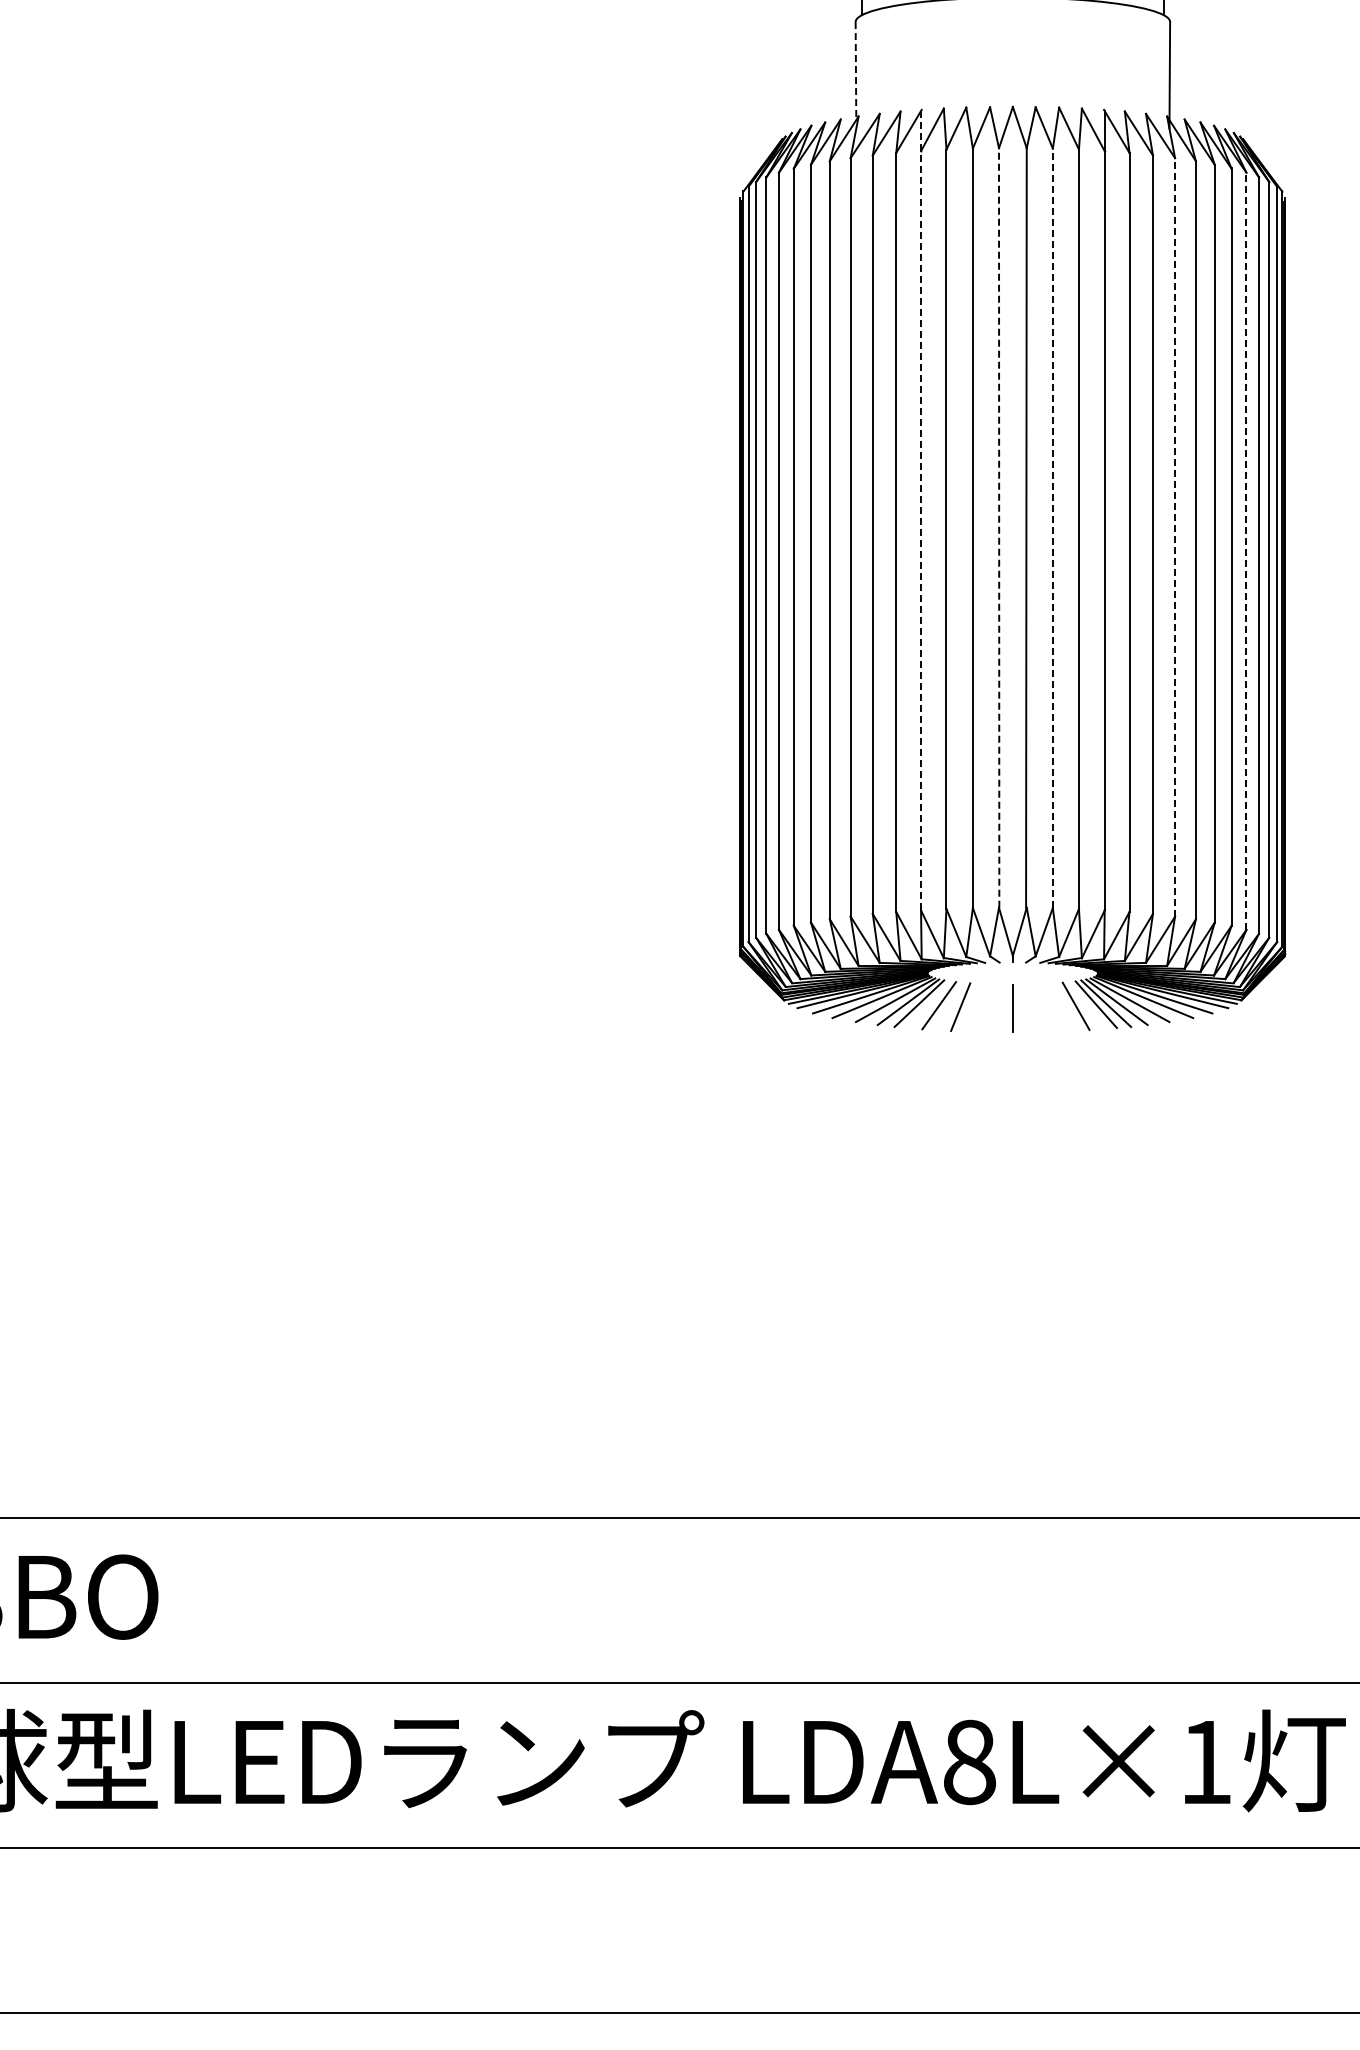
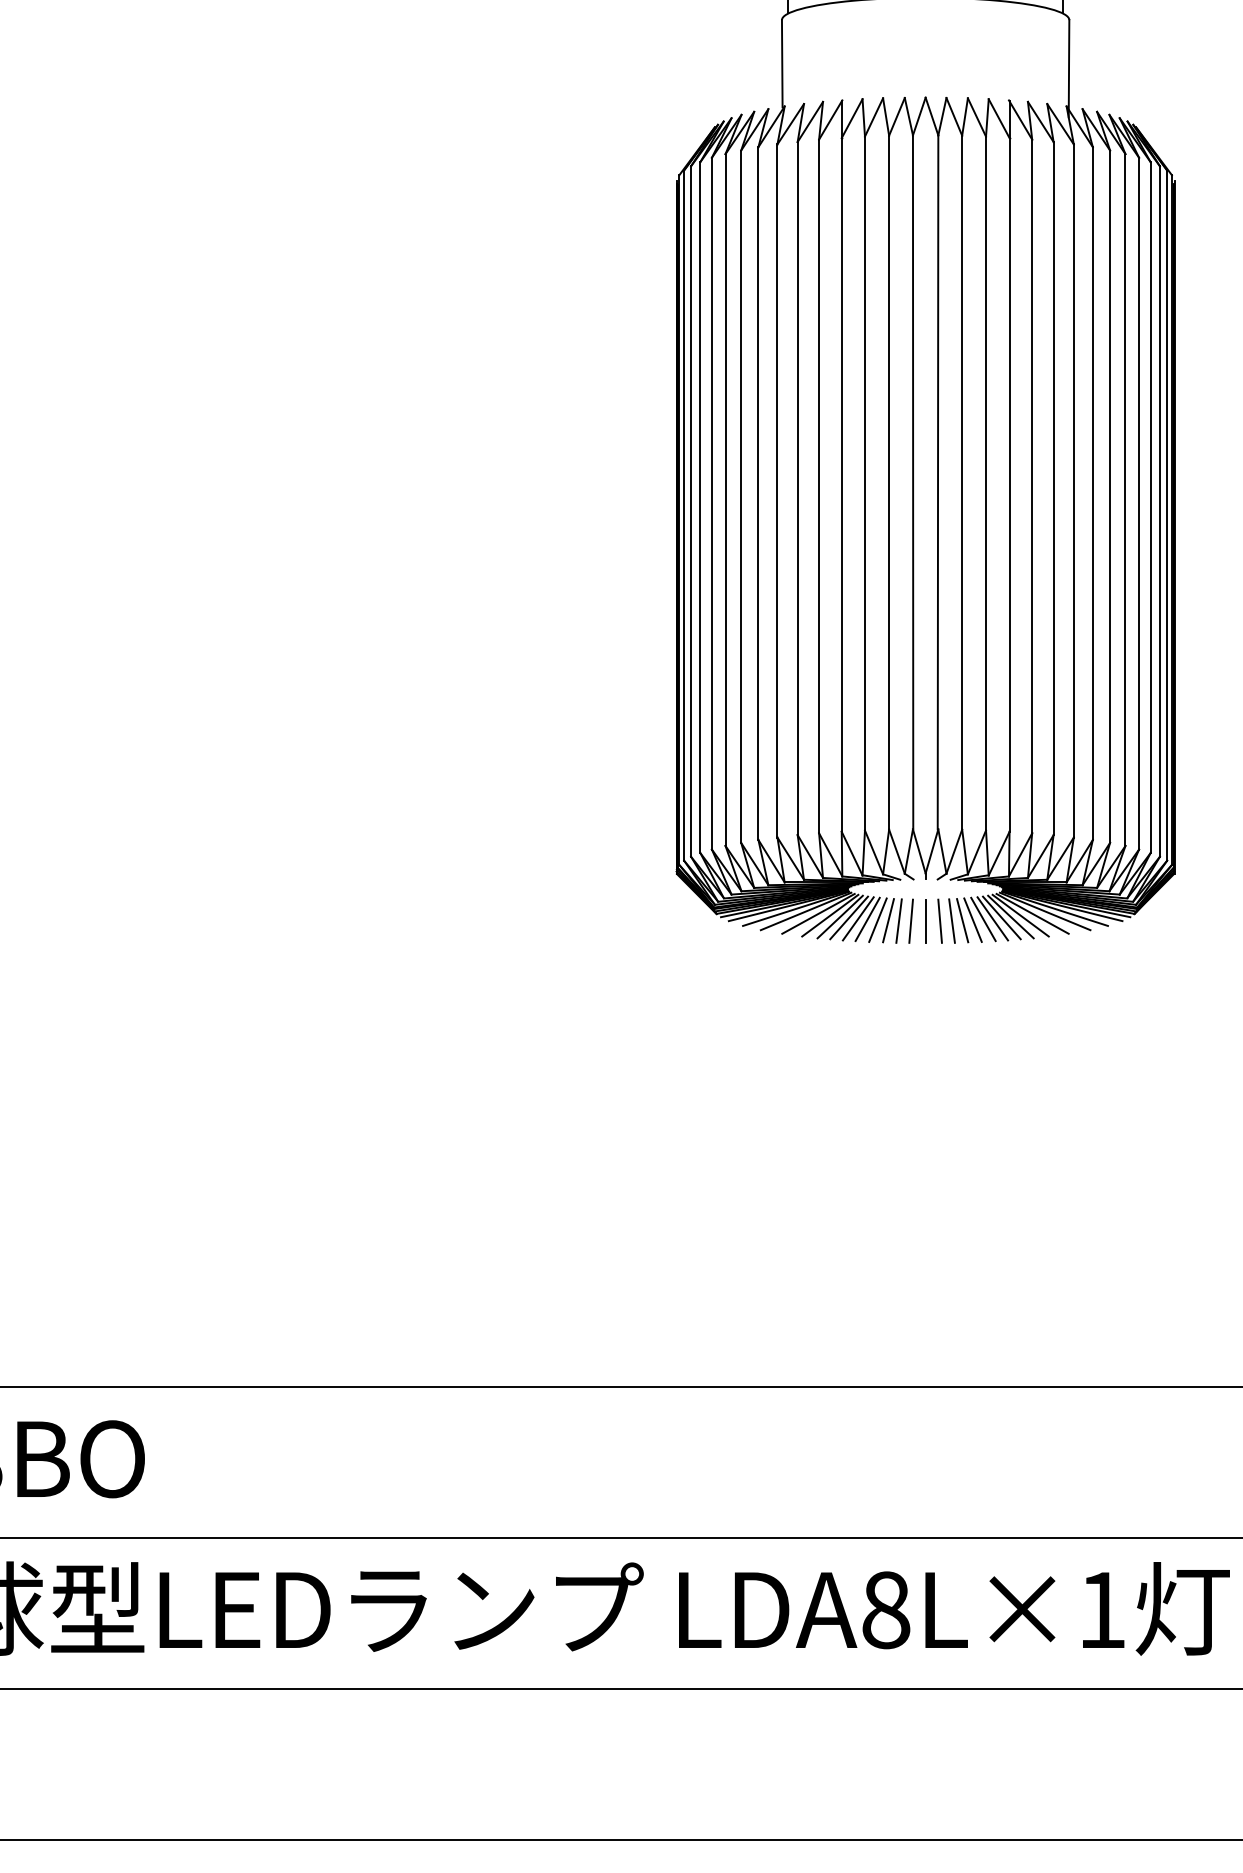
line: (855, 69) -> (781, 63), dashed -> solid
line: (921, 510) -> (842, 466), dashed -> solid
line: (999, 528) -> (913, 482), dashed -> solid
line: (1052, 528) -> (961, 482), dashed -> solid
line: (1175, 536) -> (1074, 490), dashed -> solid
line: (1246, 551) -> (1139, 503), dashed -> solid
line: (928, 1004) -> (848, 917), added
line: (949, 1005) -> (867, 918), added
line: (1086, 1005) -> (992, 918), added
line: (1064, 1006) -> (972, 919), added
line: (972, 1007) -> (888, 920), added
line: (983, 1007) -> (898, 920), added
line: (997, 1007) -> (911, 920), added
line: (1028, 1007) -> (939, 920), added
line: (1041, 1007) -> (951, 920), added
line: (1053, 1007) -> (962, 920), added

